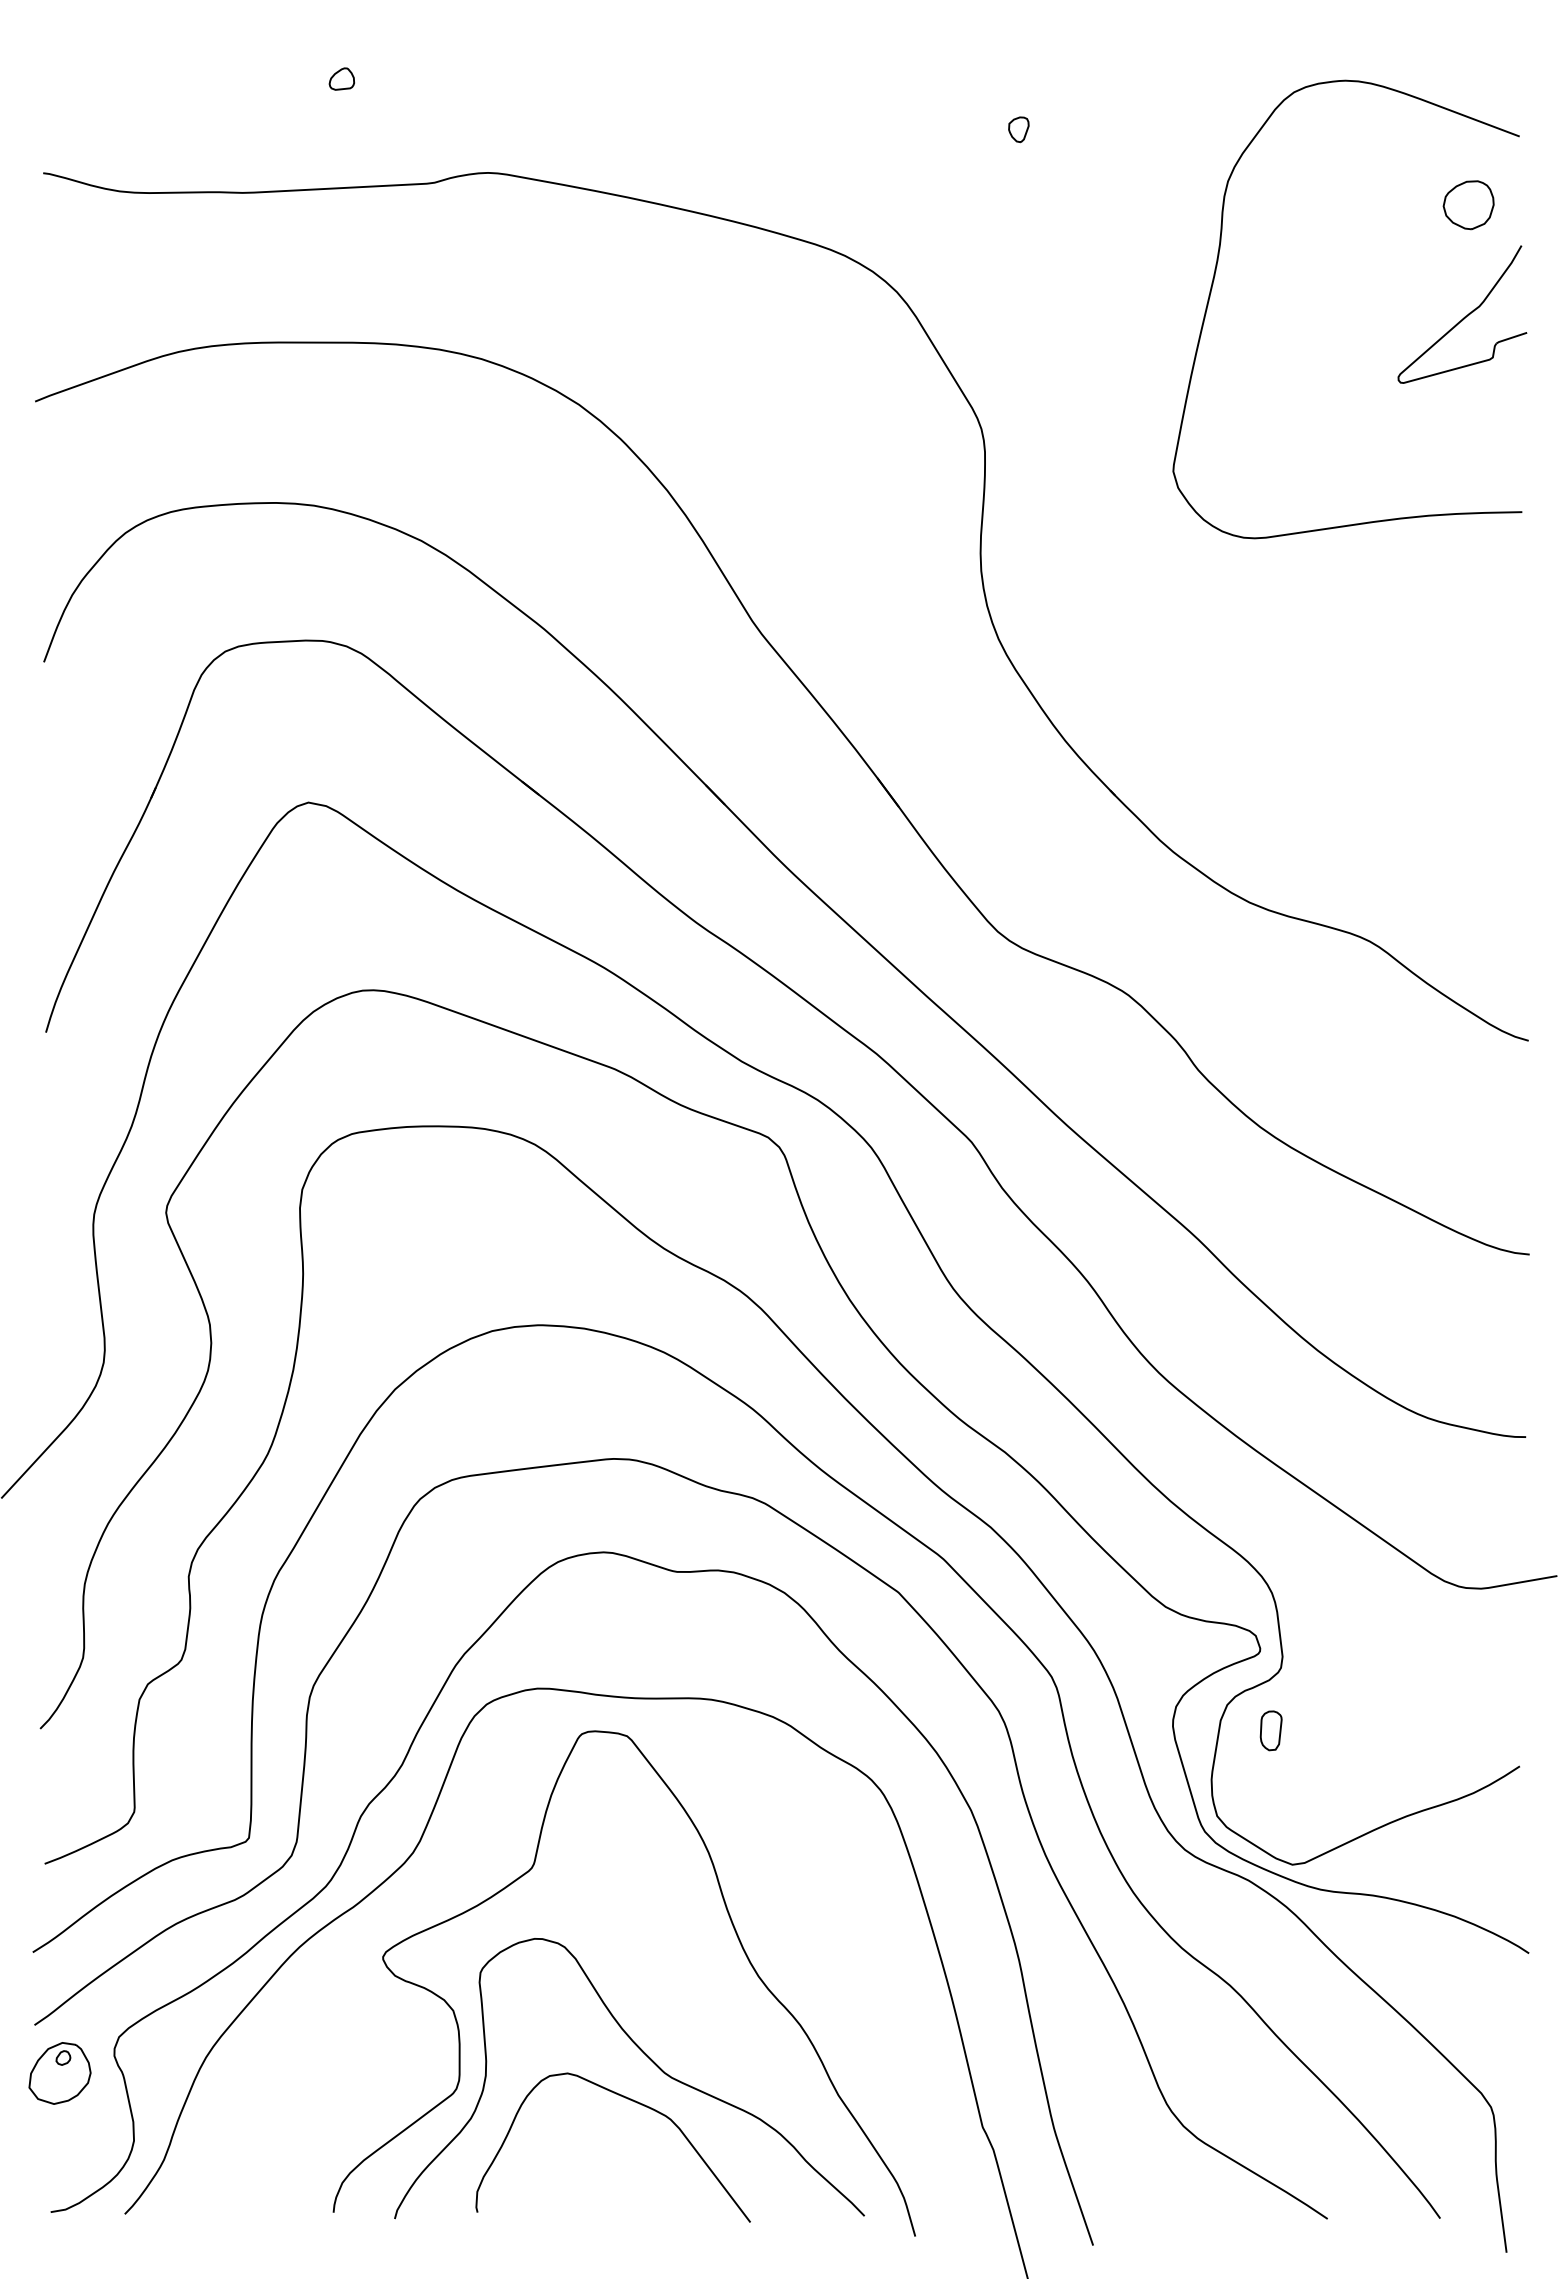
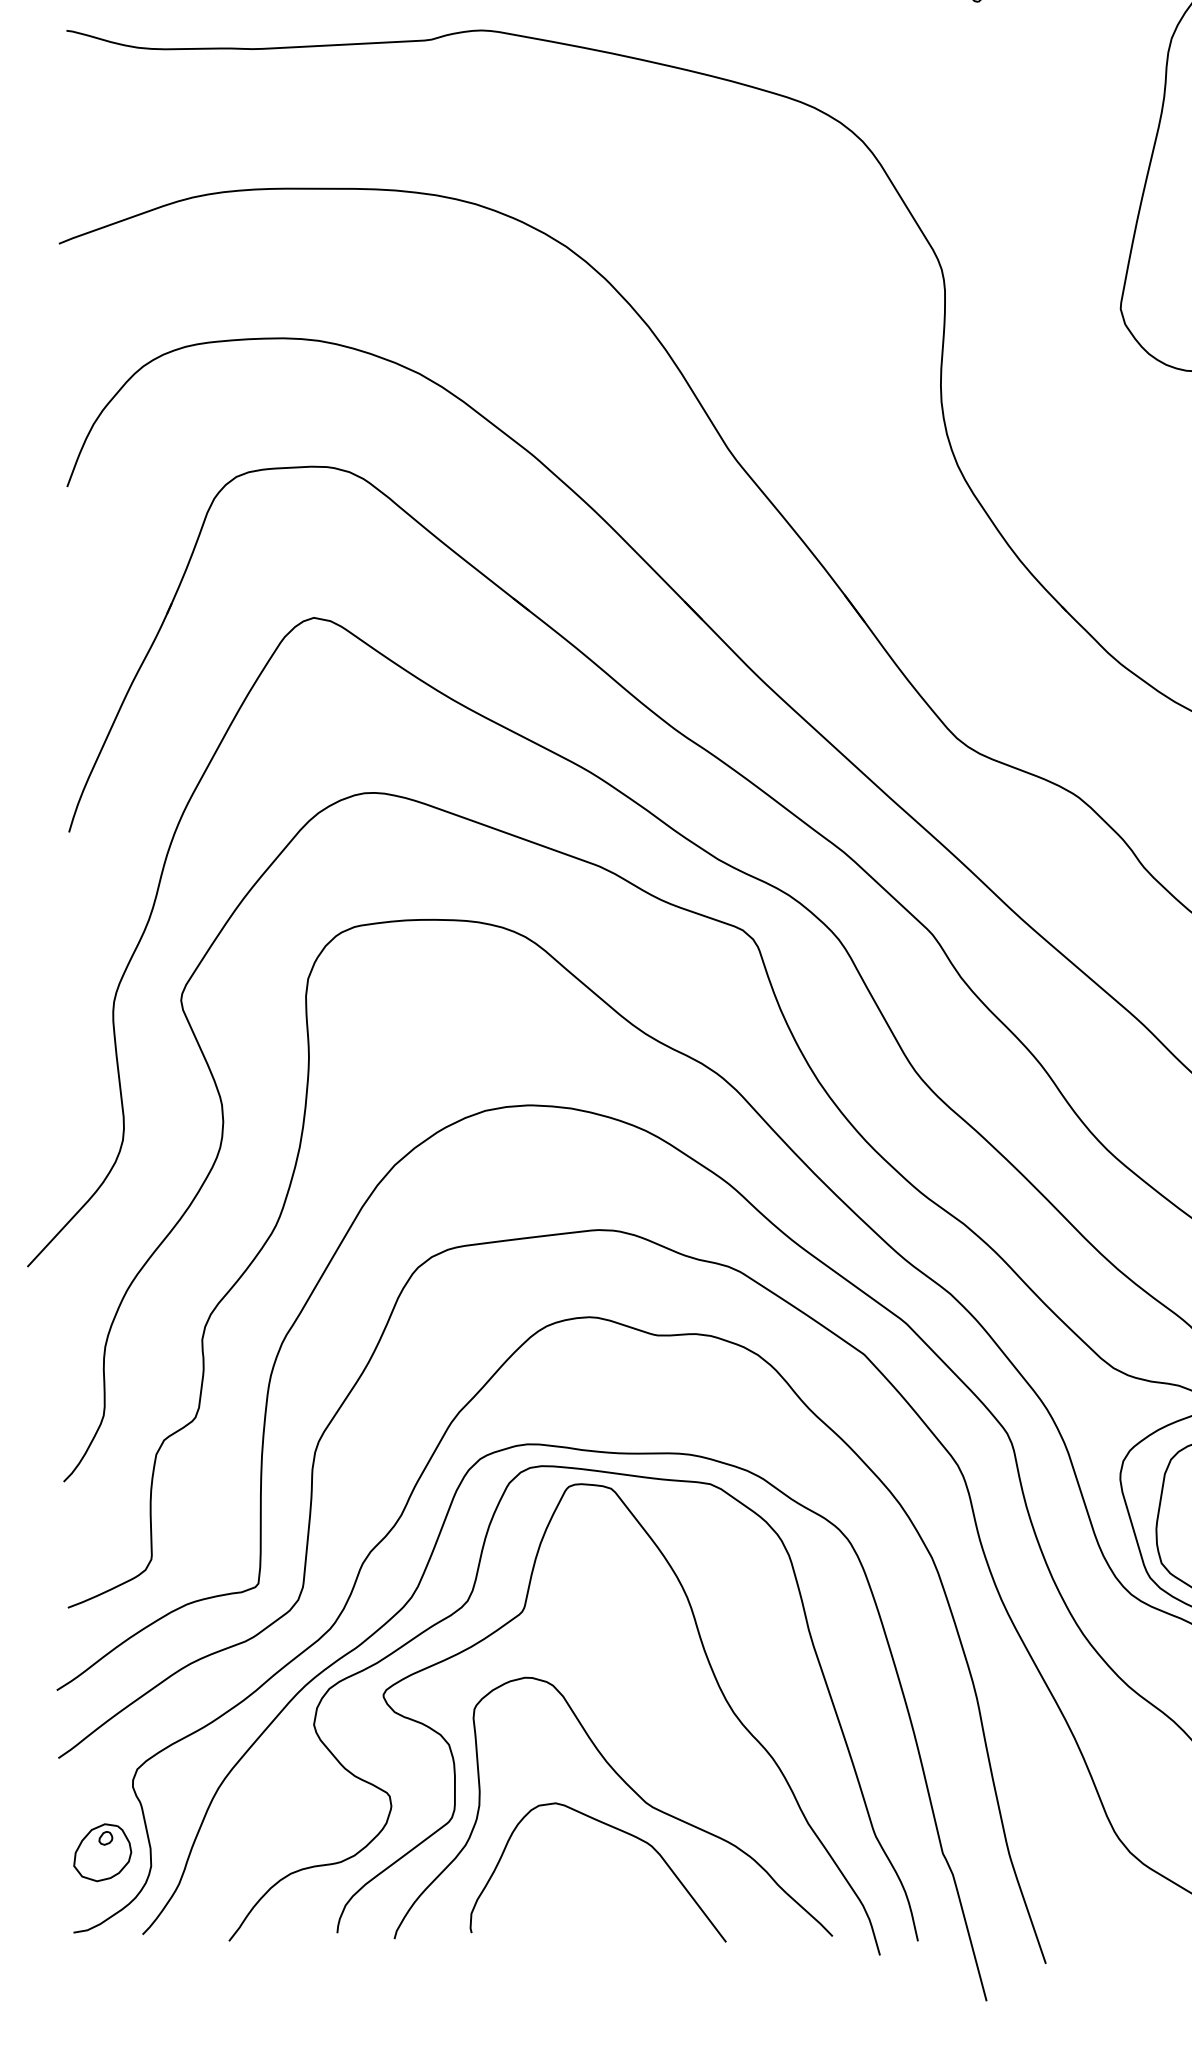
curve: (469, 1862) -> (464, 1606), added
part: (59, 2073) -> (102, 1852), moved

